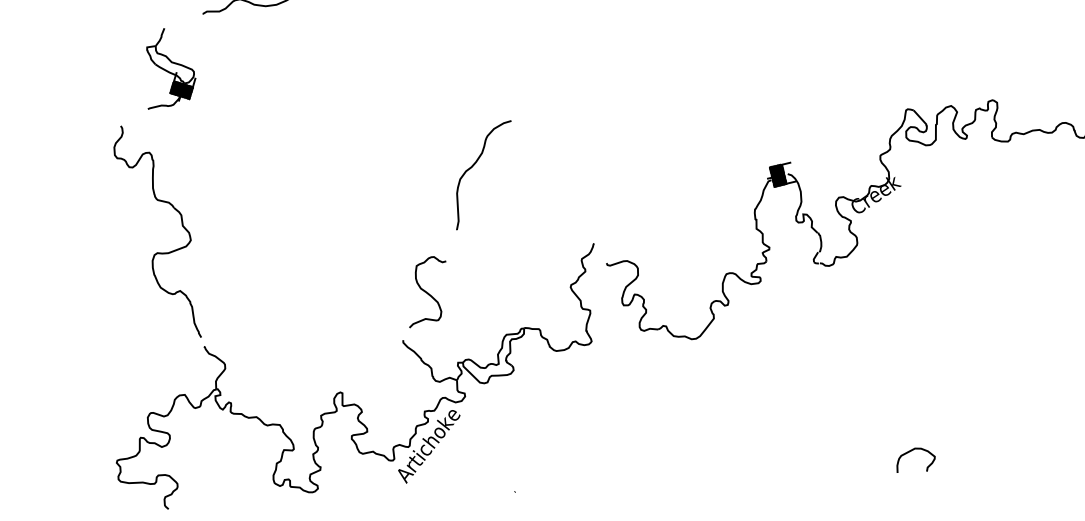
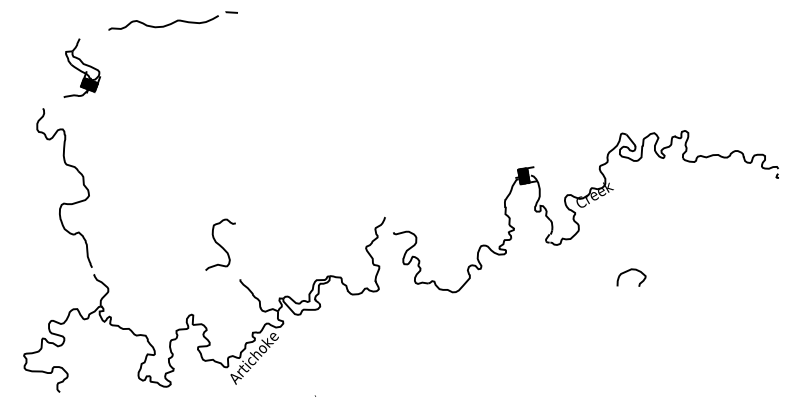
curve: (475, 165) -> (301, 154), removed
curve: (427, 291) -> (220, 244), moved
curve: (912, 451) -> (629, 271), moved

